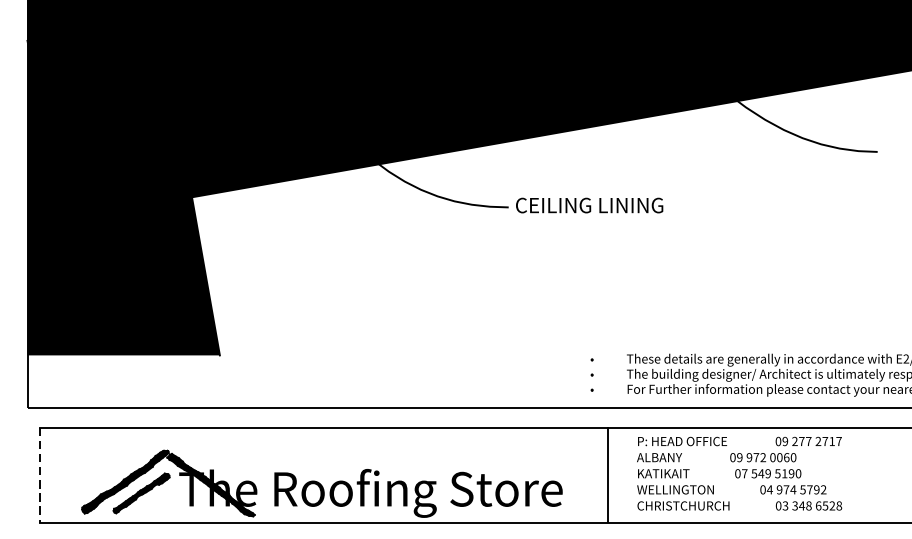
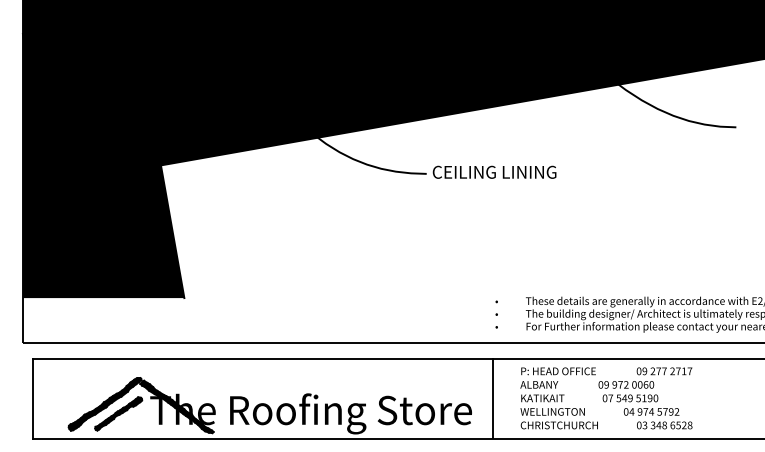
text: (739, 473) -> (606, 398), moved
line: (40, 475) -> (33, 398), dashed -> solid
line: (608, 475) -> (493, 398), moved

